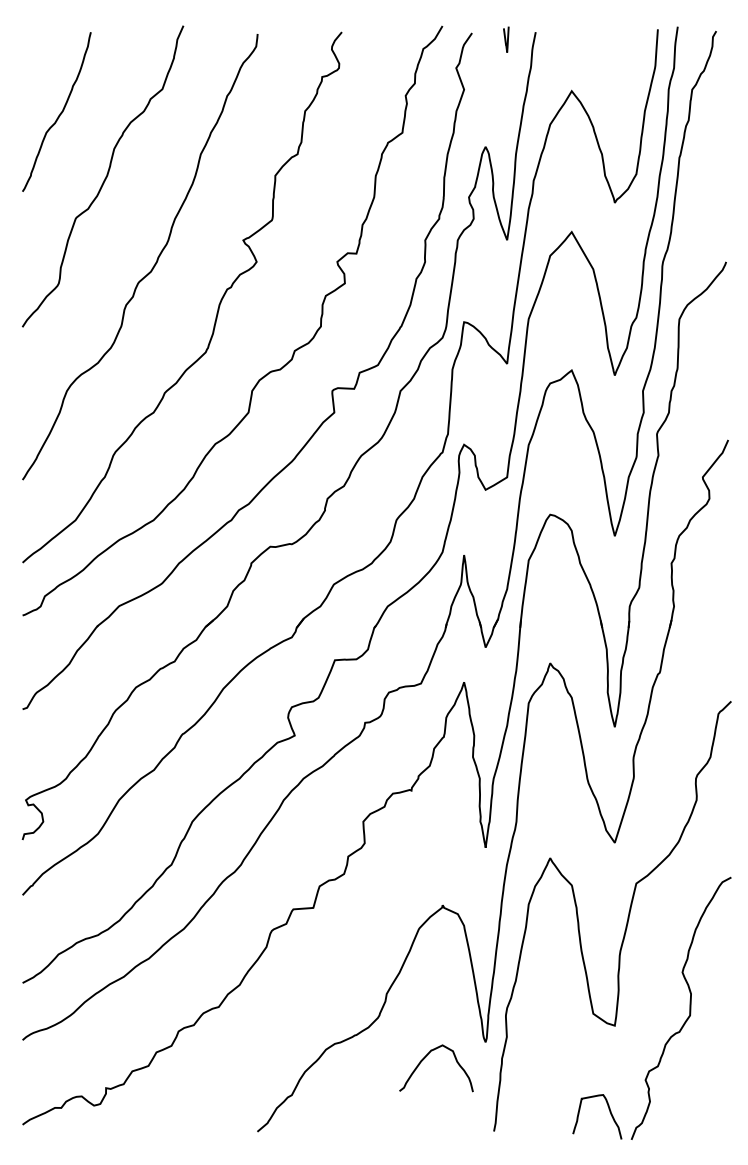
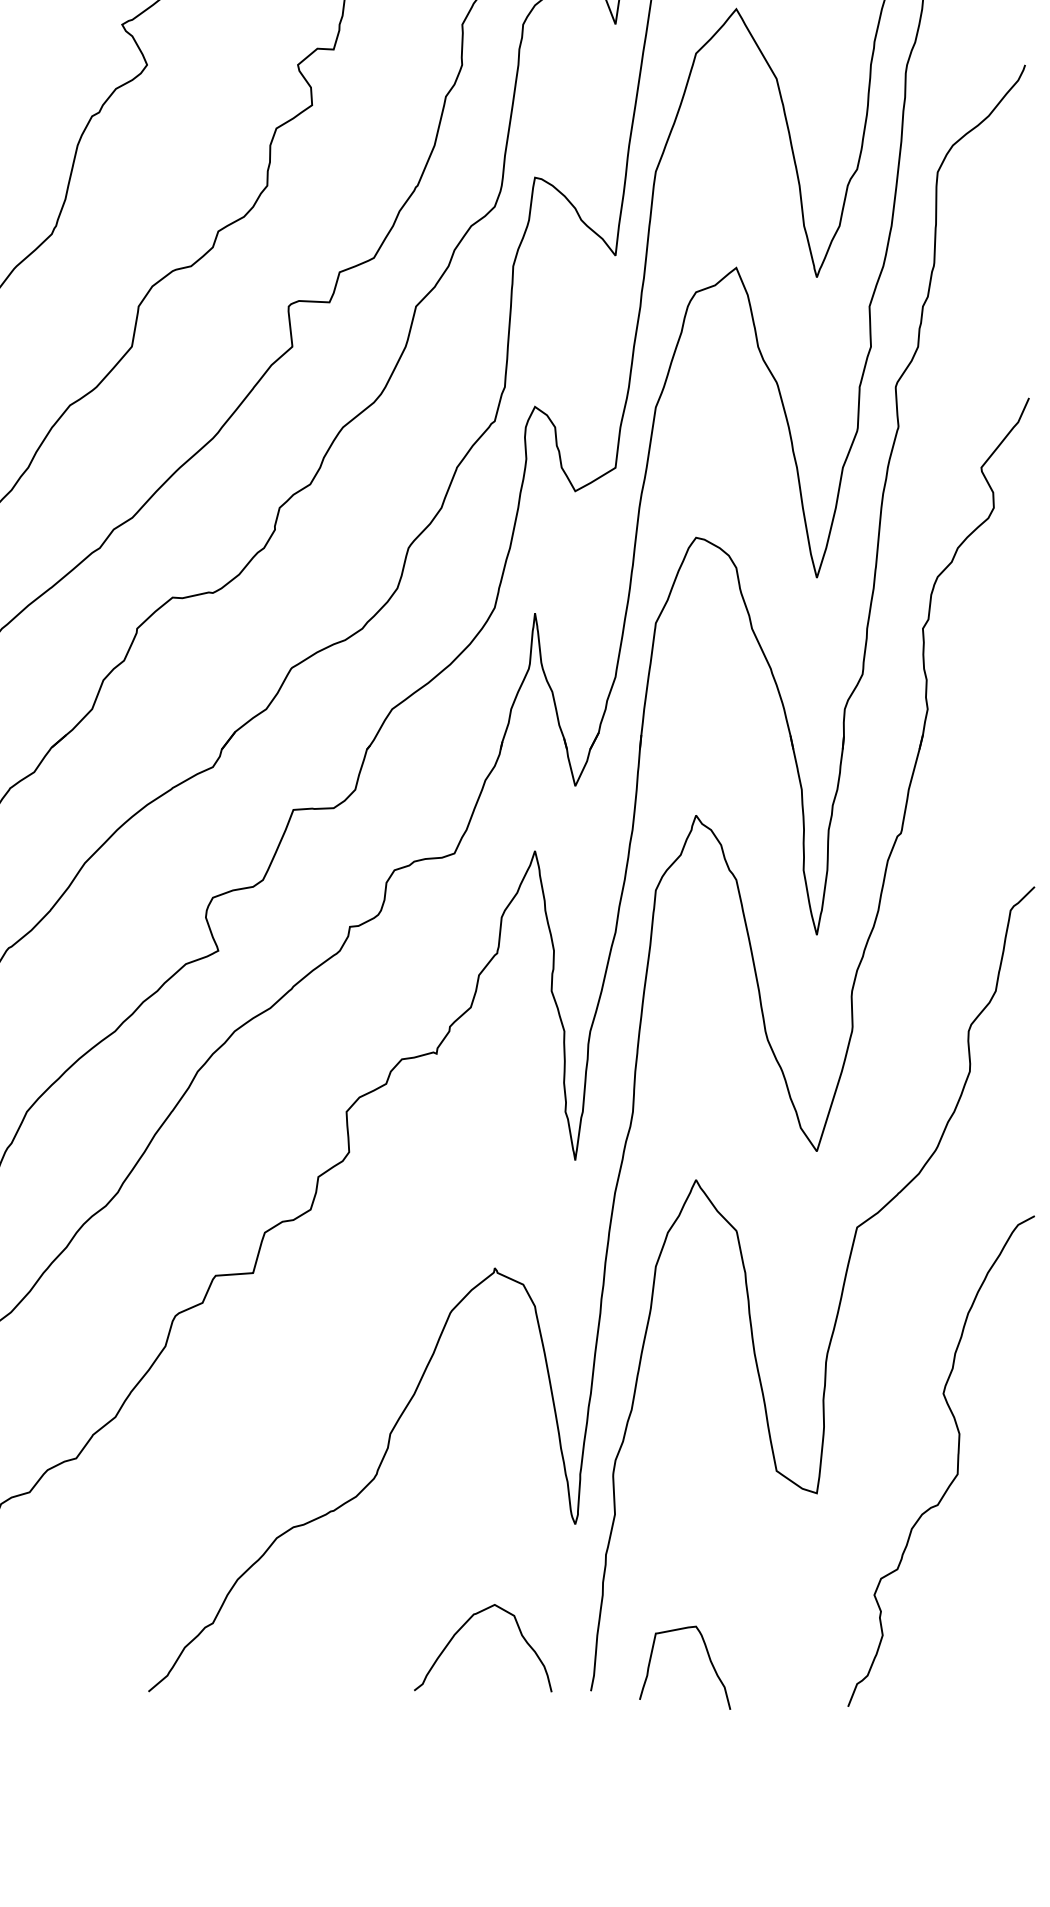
curve: (426, 1057) -> (464, 1627), moved
curve: (609, 1112) -> (707, 1659), moved

